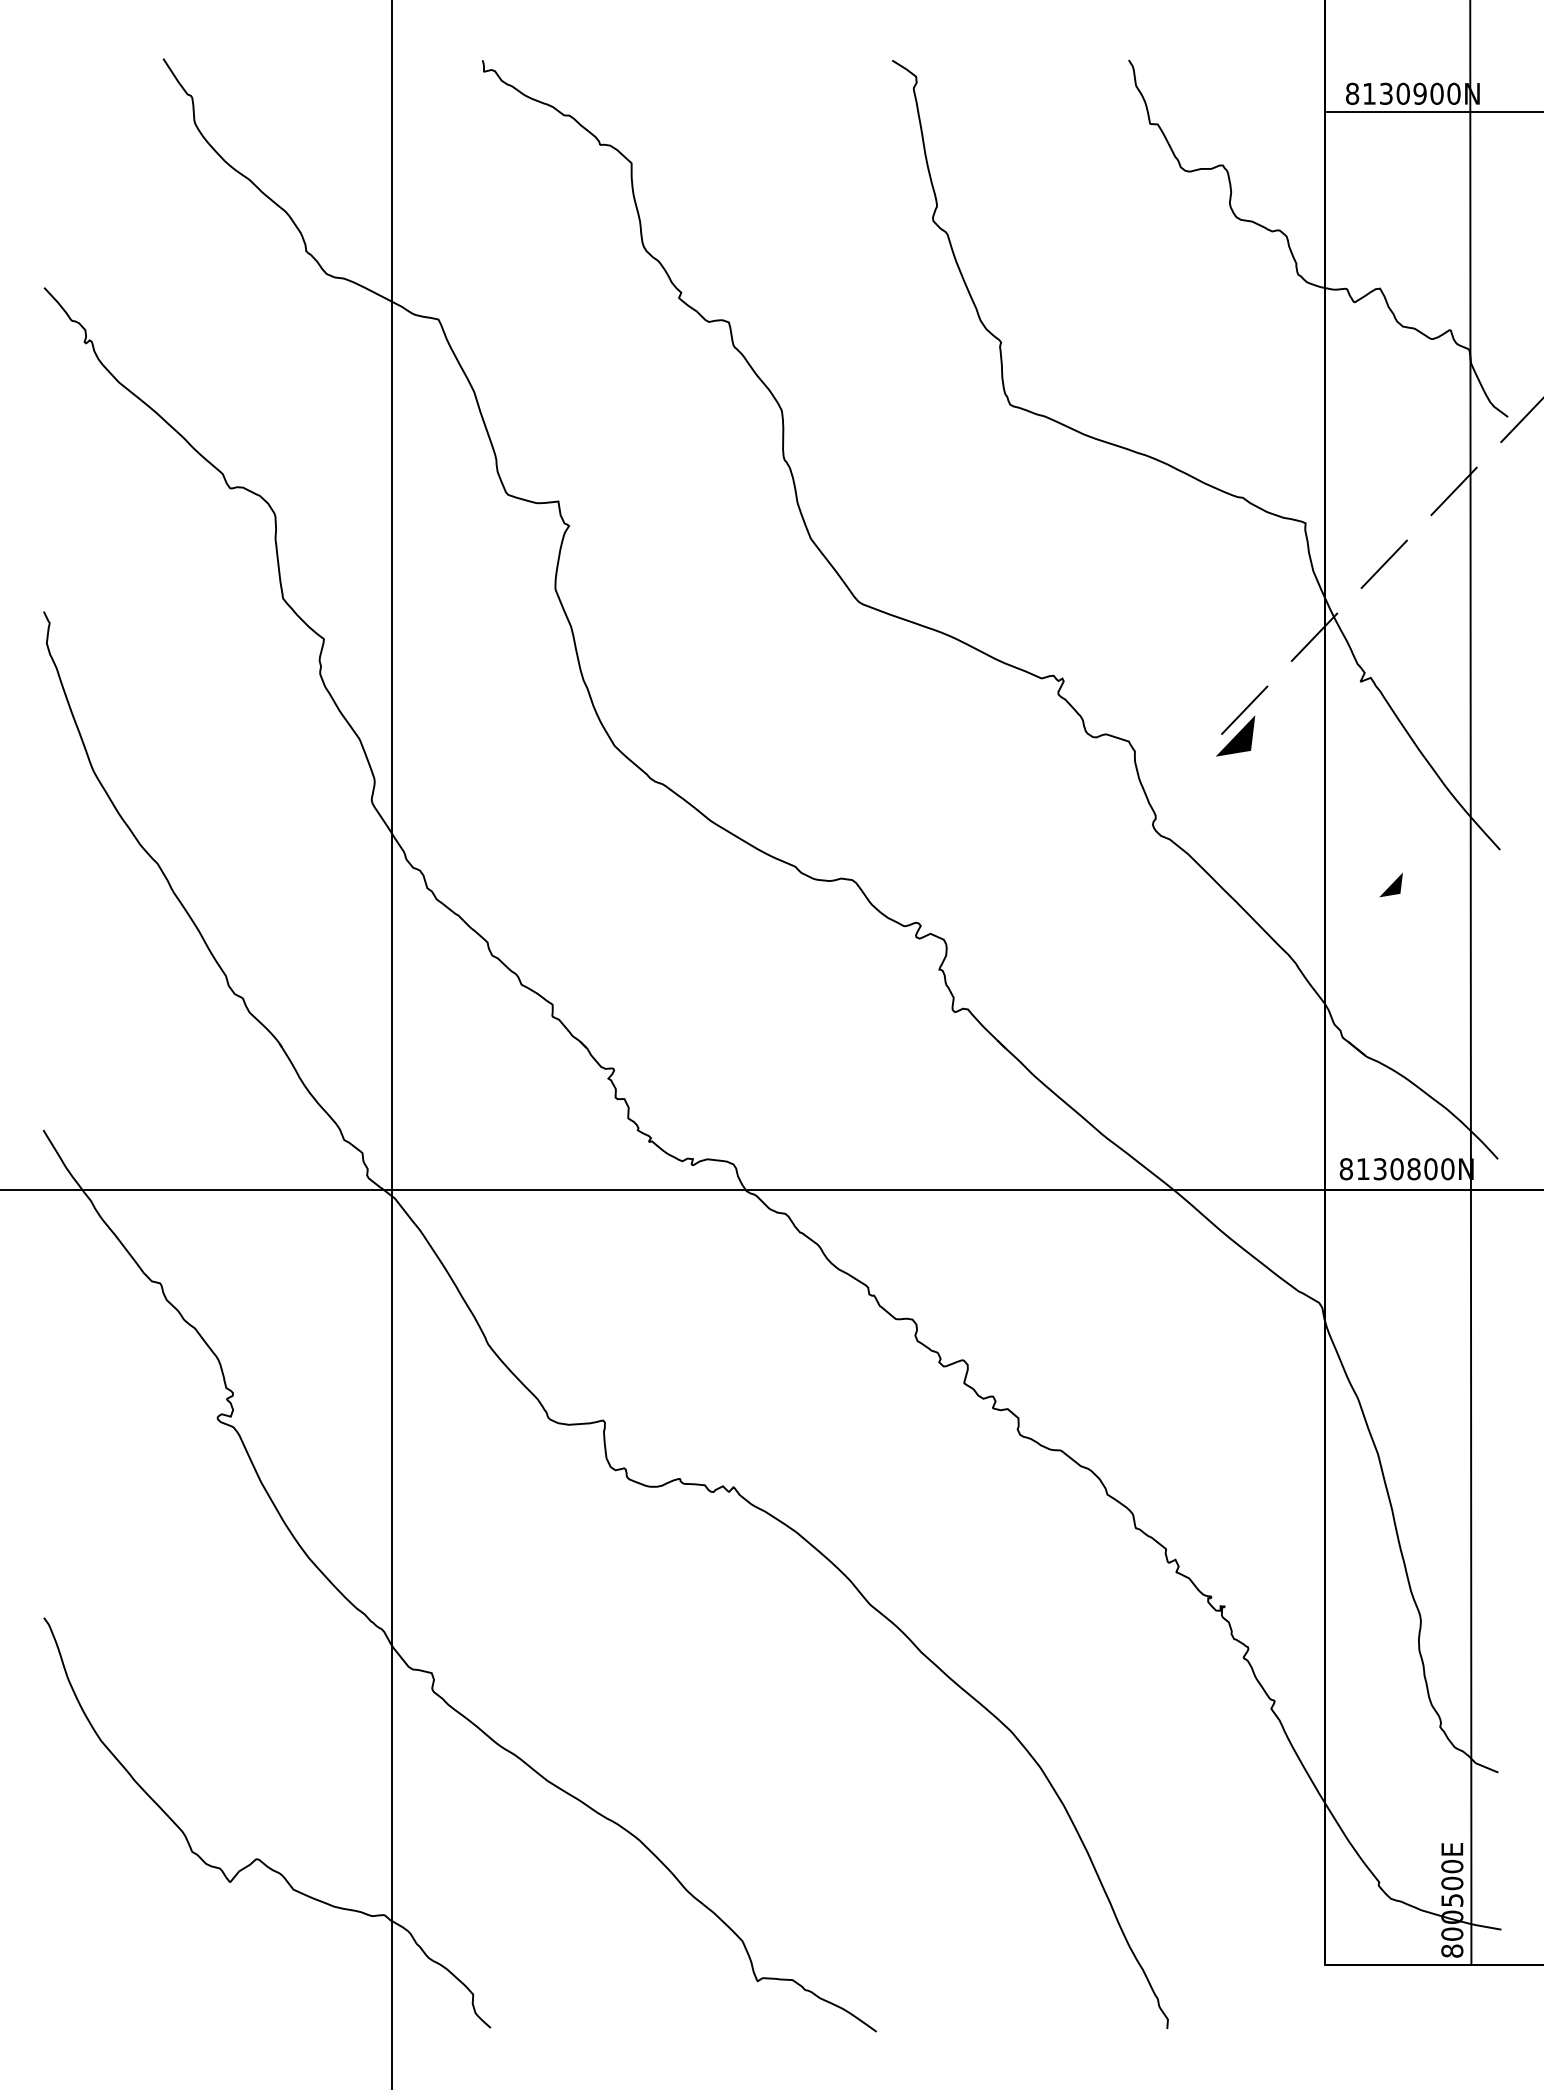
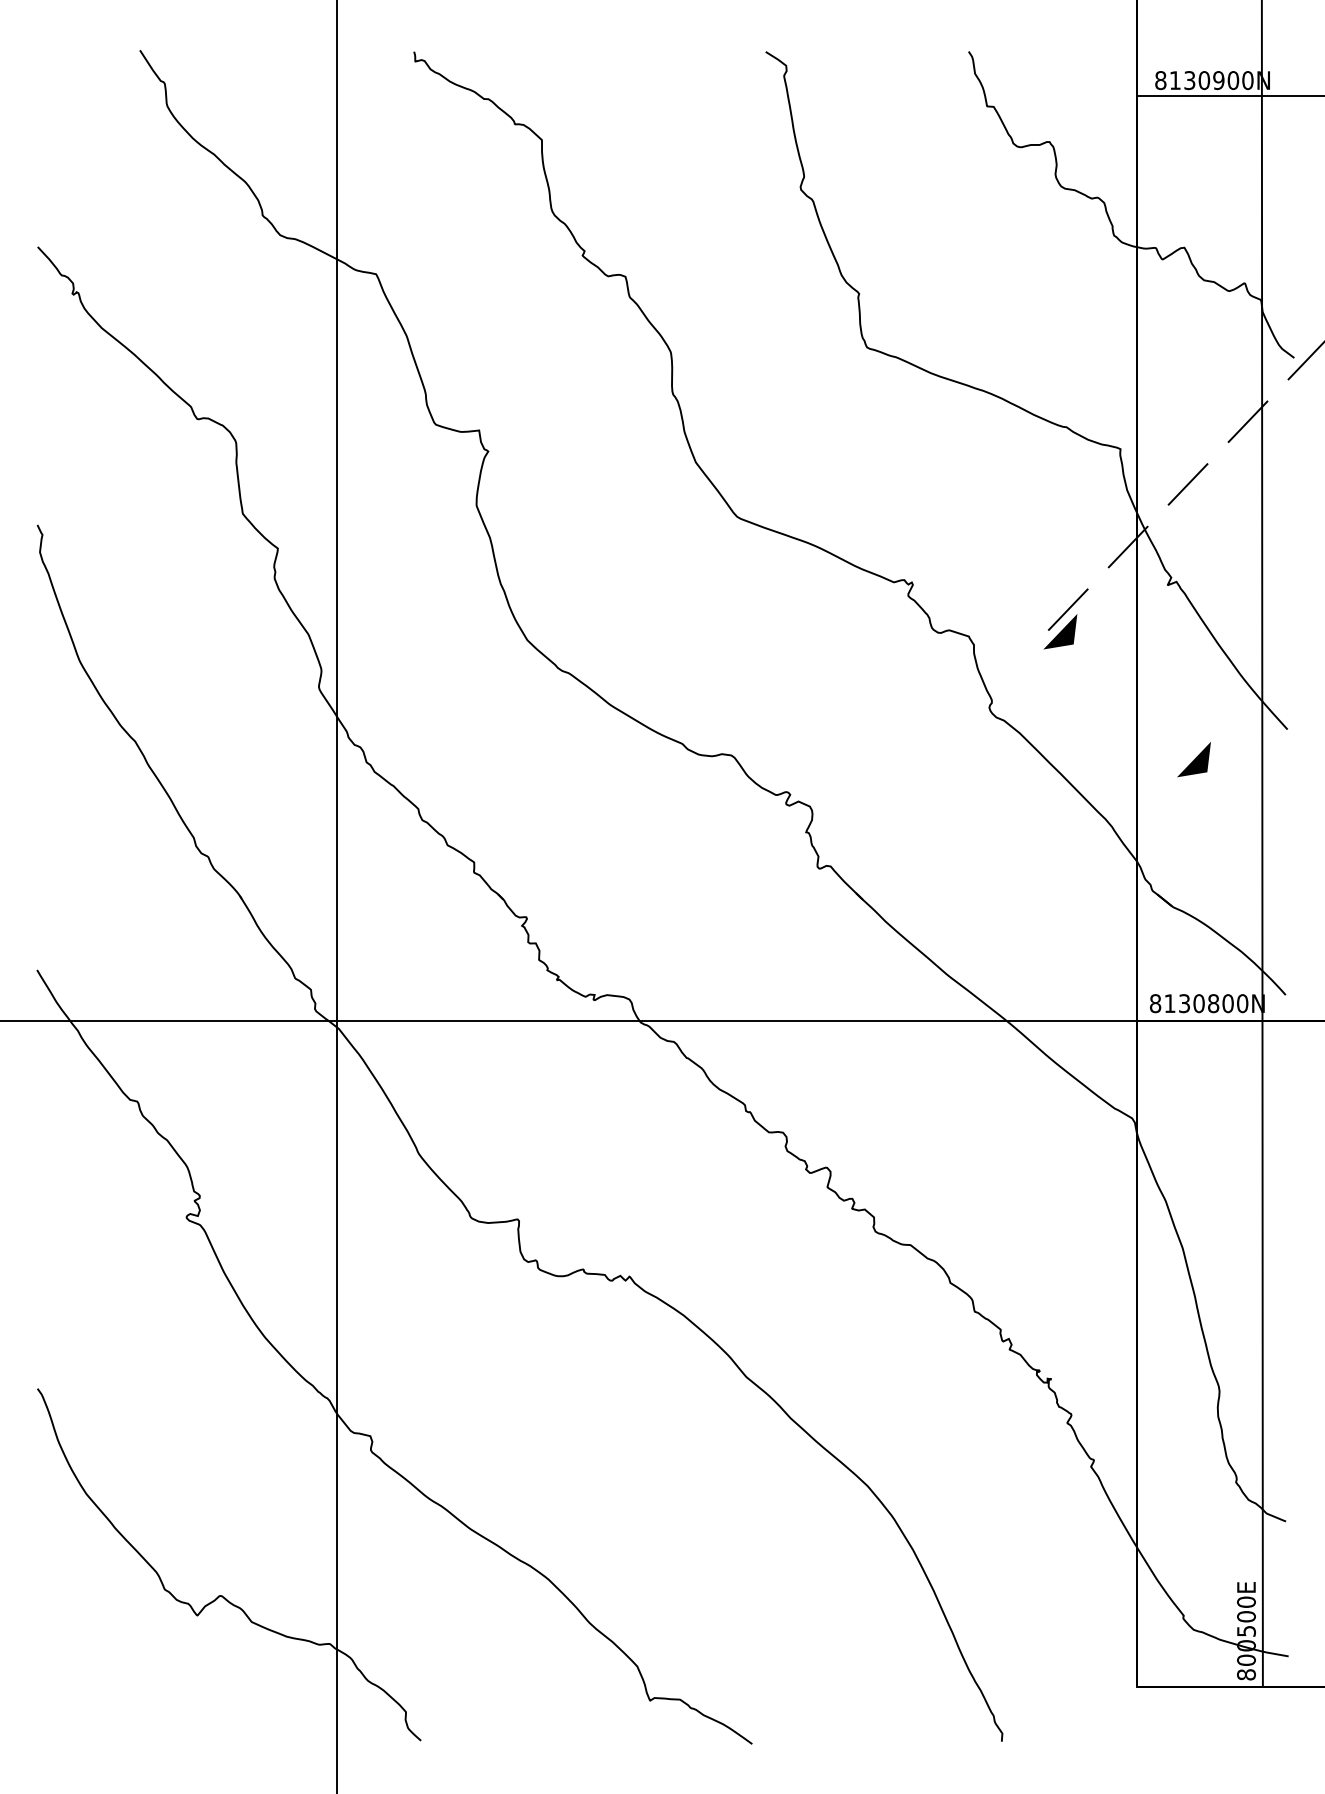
part: (1390, 884) -> (1193, 759), size x1.67

